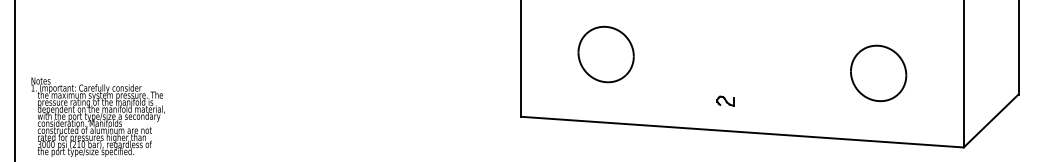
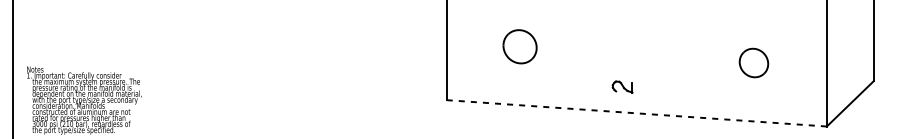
part: (605, 54) -> (519, 46), size x0.7
part: (878, 73) -> (753, 63), size x0.6
part: (725, 100) -> (622, 86), size x1.4
line: (742, 132) -> (637, 113), solid -> dashed

